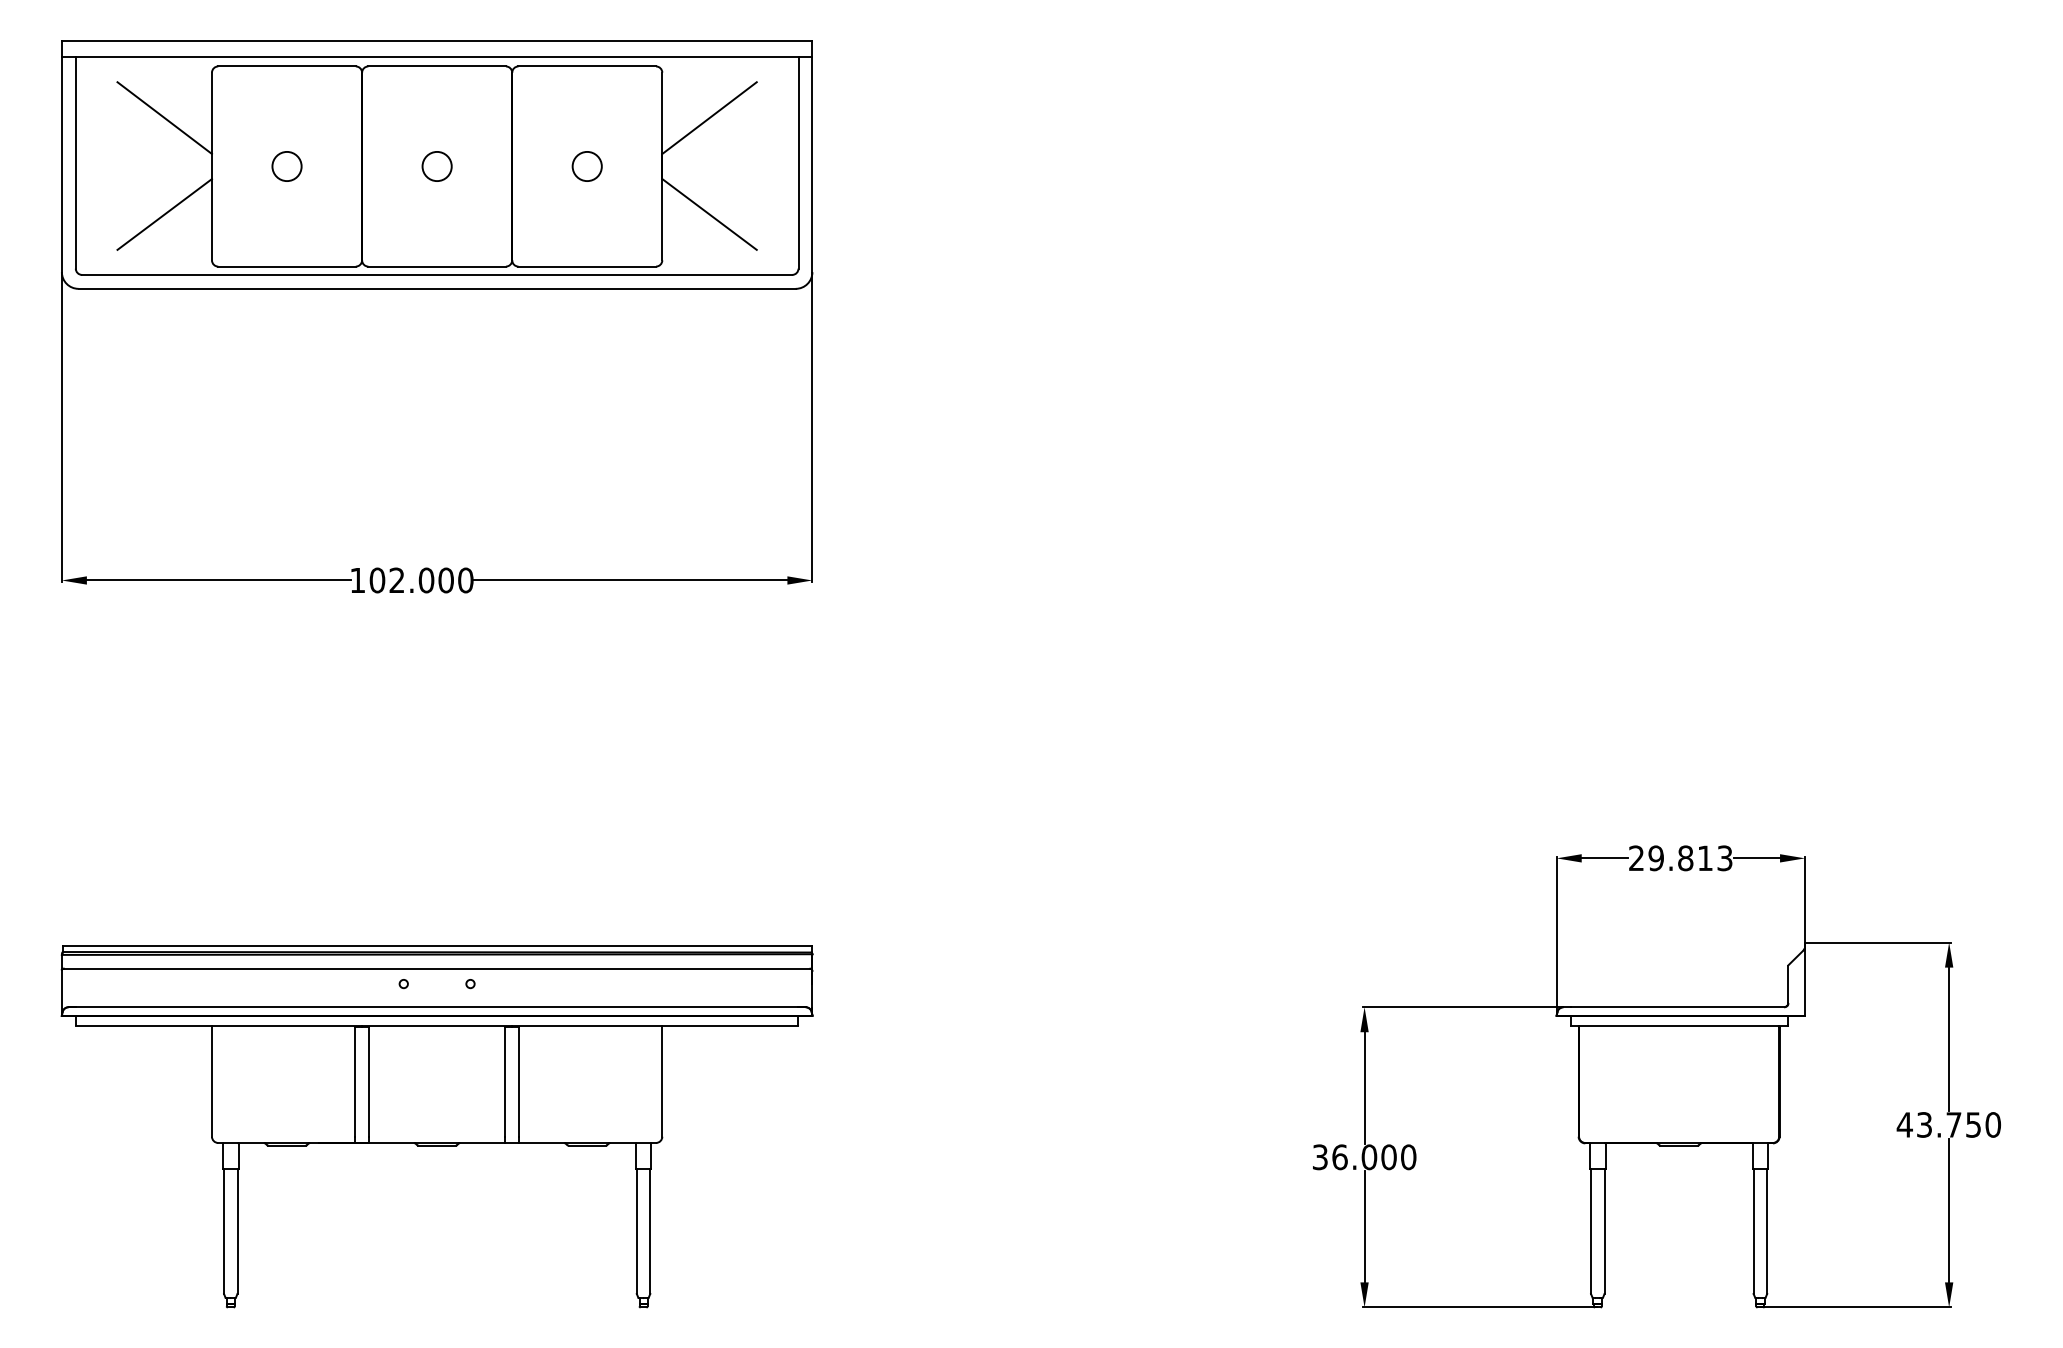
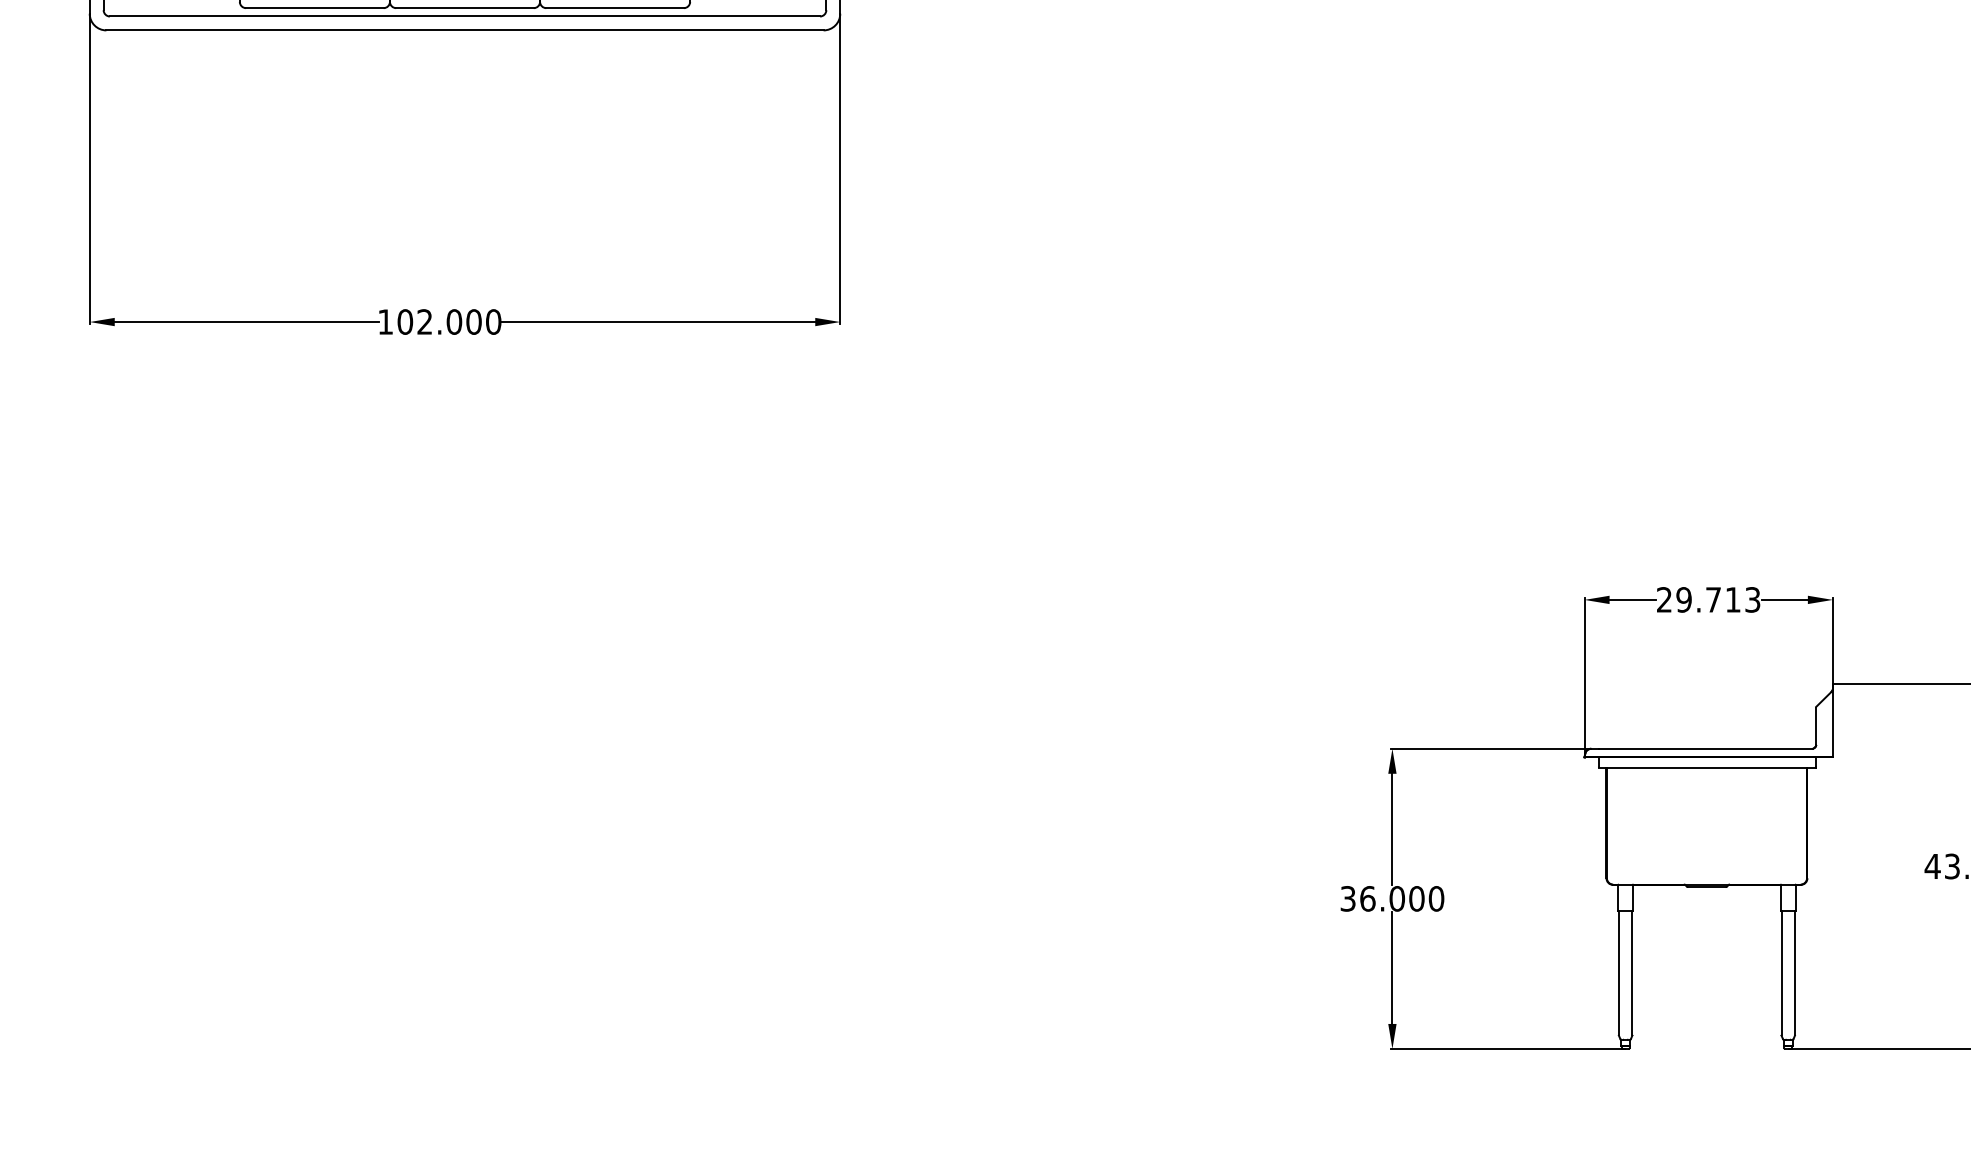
text: (1685, 858) -> (1713, 600), 29.813 -> 29.713
part: (436, 1126) -> (464, 868), removed

